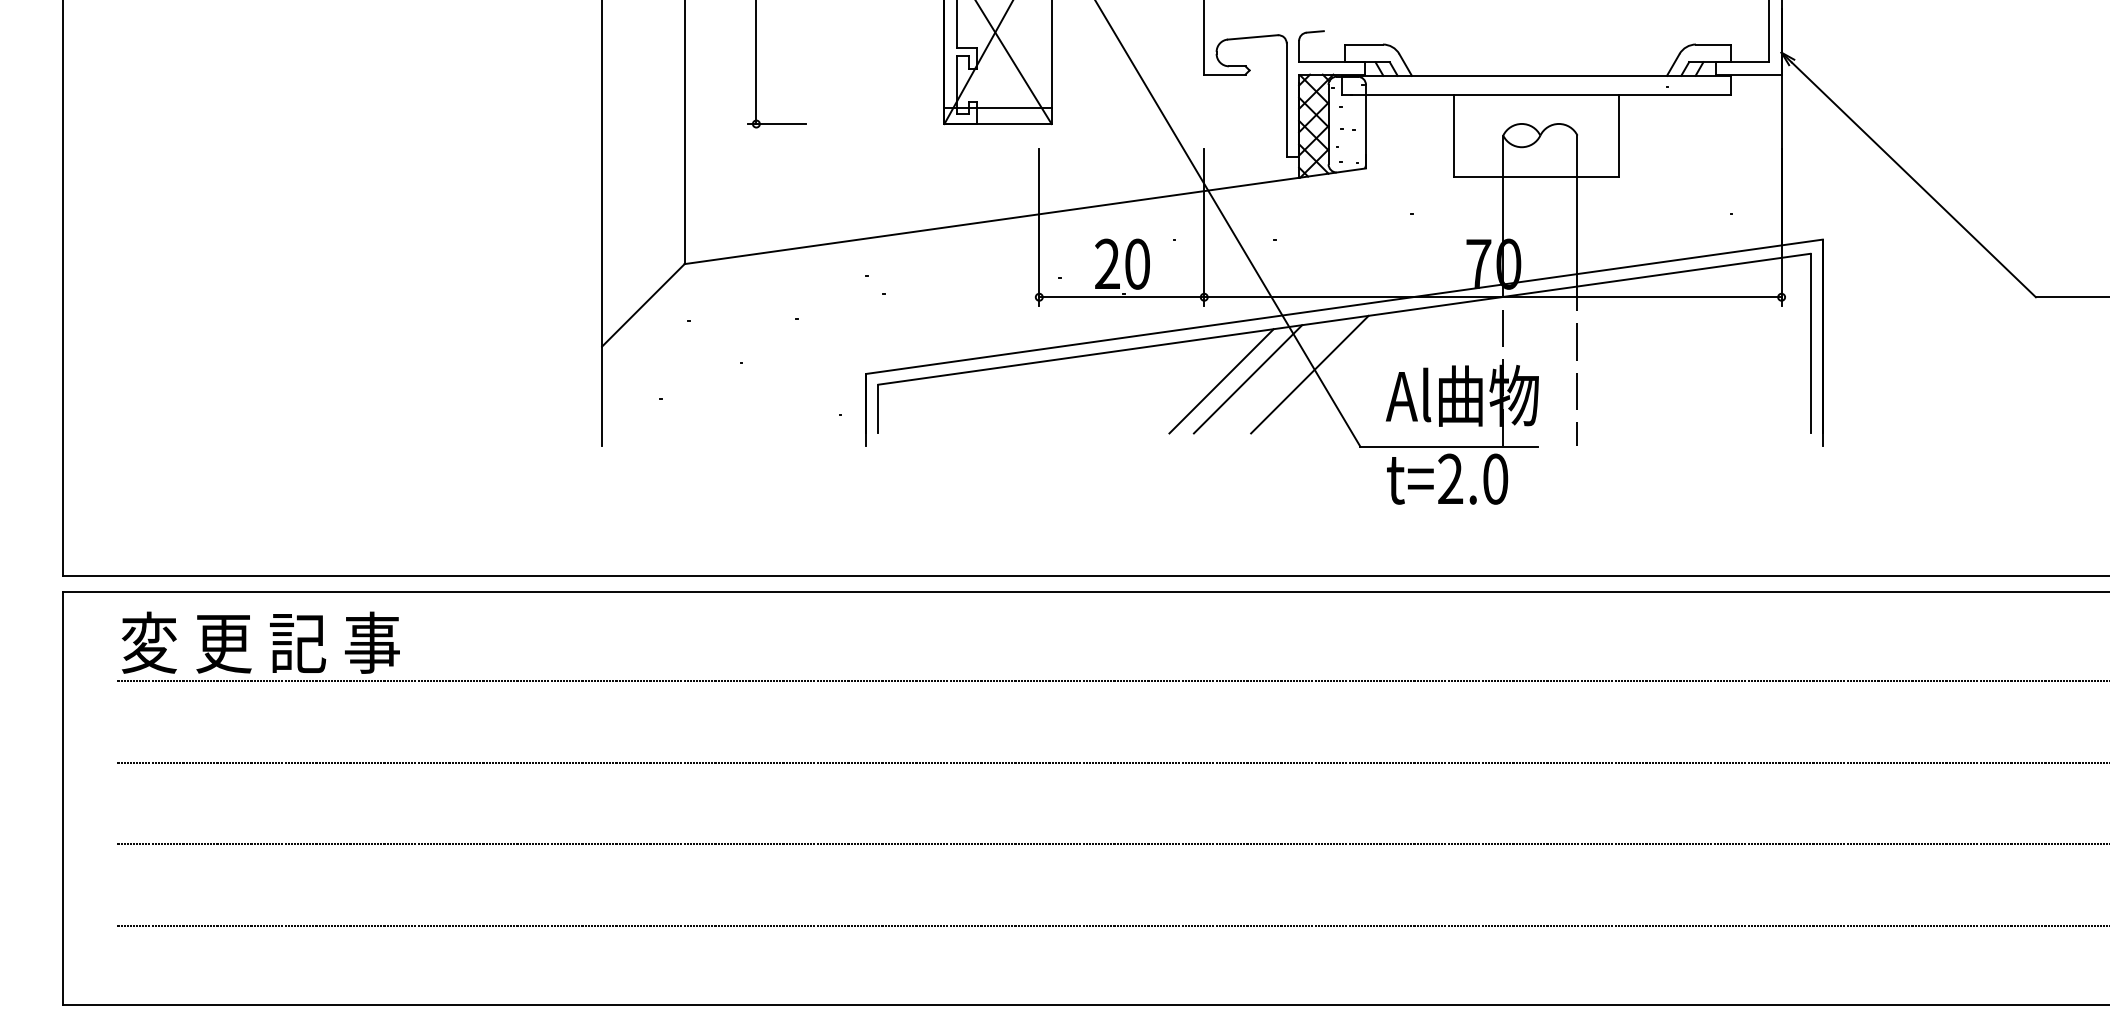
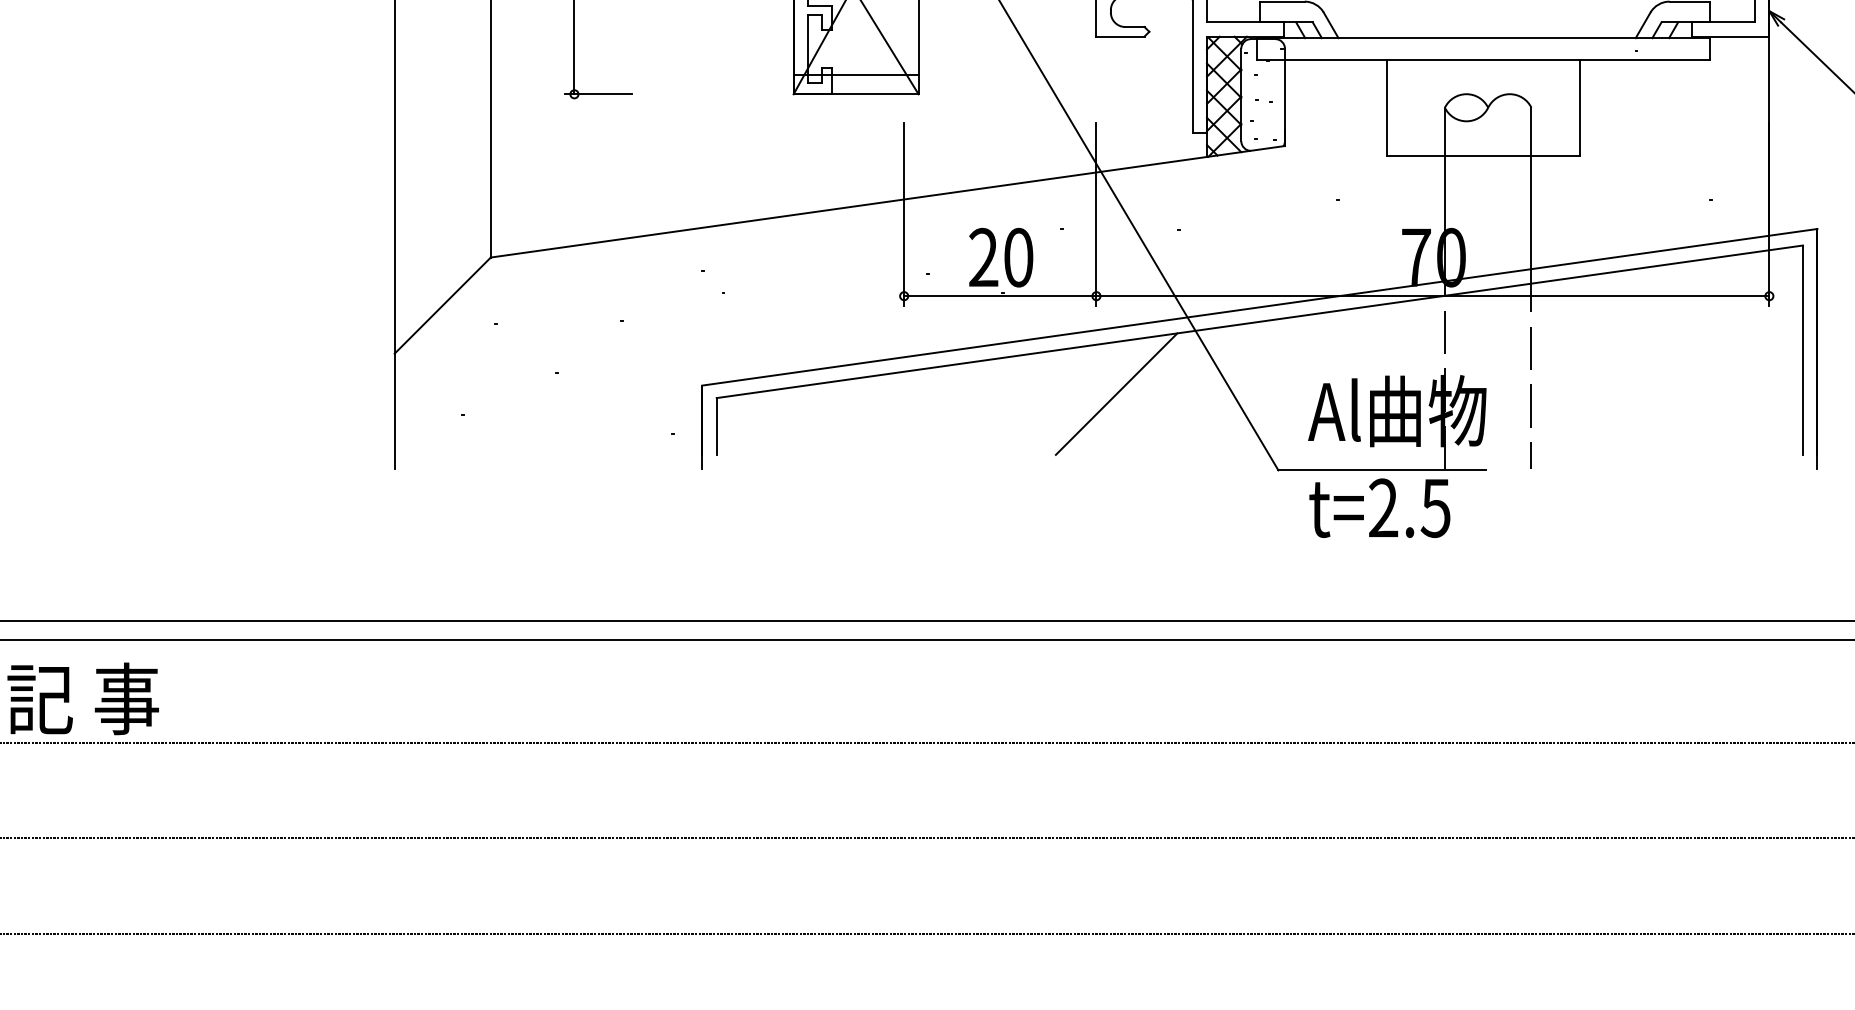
line: (1309, 374) -> (1219, 386), removed
line: (1247, 379) -> (1146, 392), removed
text: (1495, 478) -> (1435, 507), t=2.0 -> t=2.5

